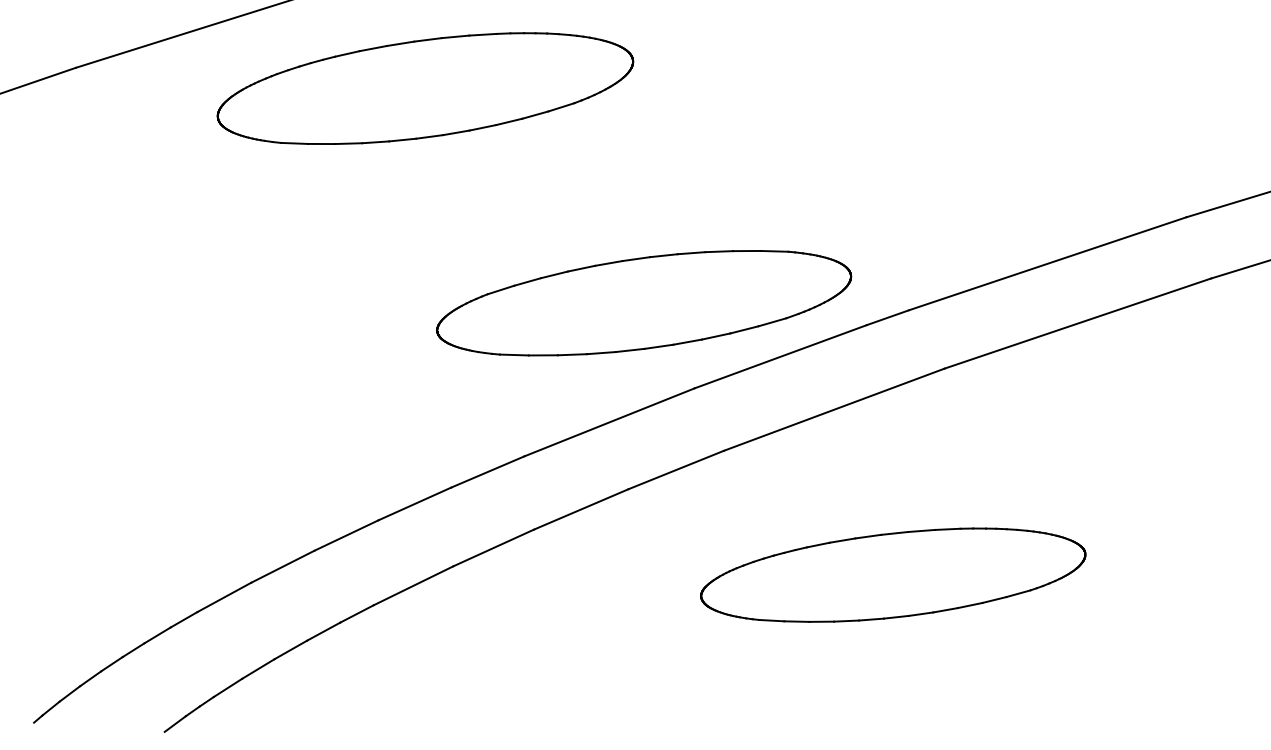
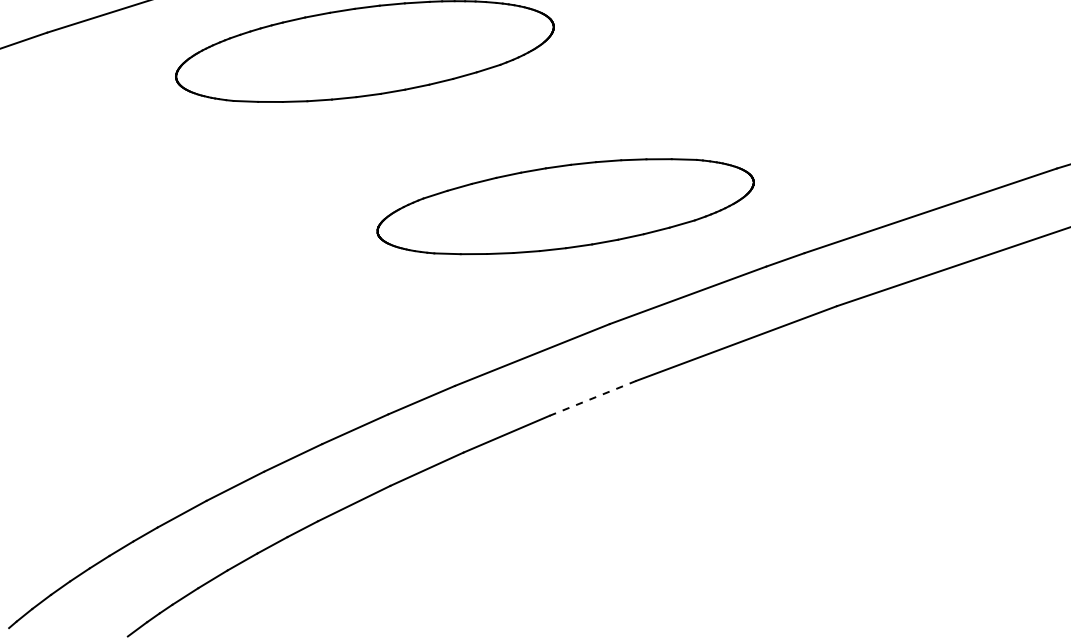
part: (644, 303) -> (565, 206), moved
line: (675, 470) -> (592, 398), solid -> dashed
part: (893, 574) -> (790, 493), removed

